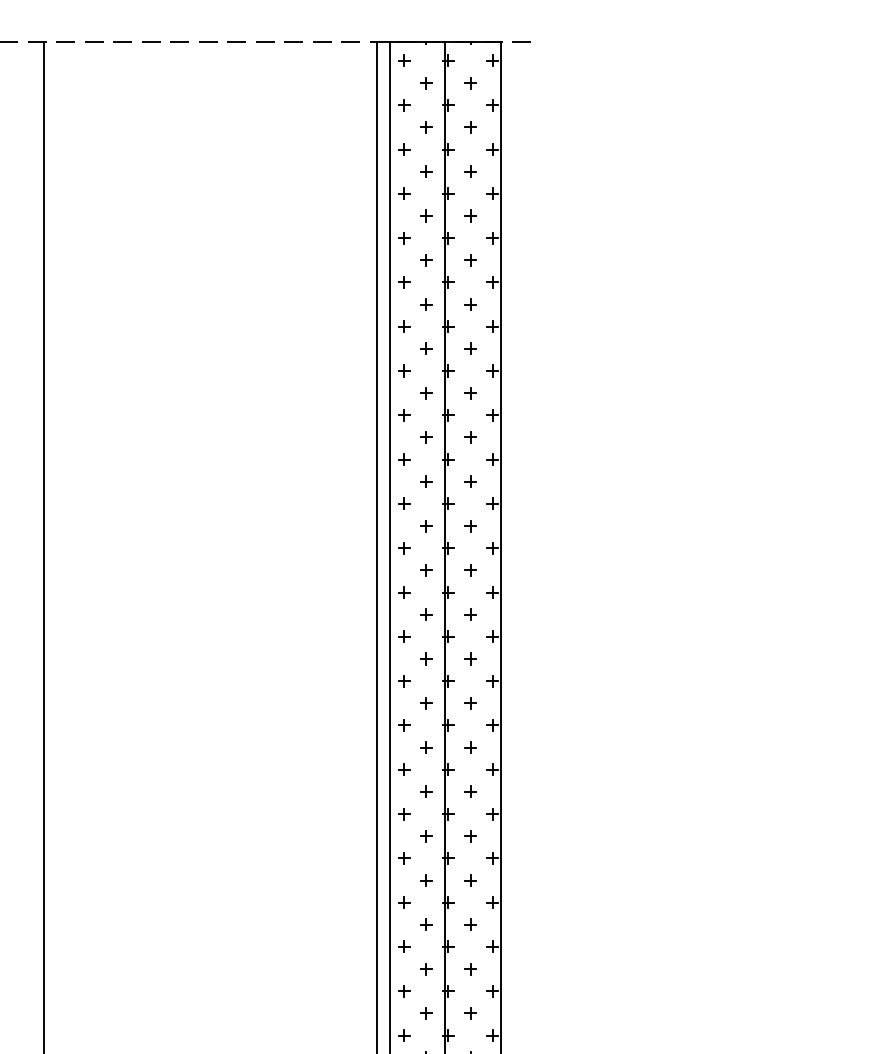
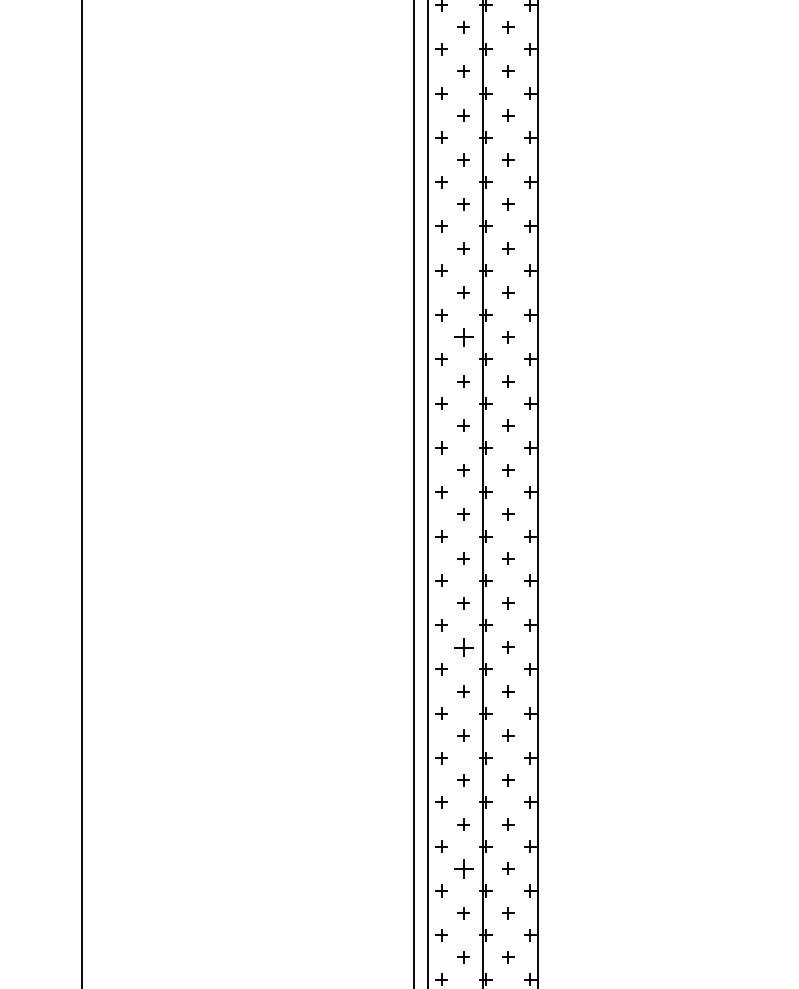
part: (426, 481) -> (464, 336), size x1.6
part: (426, 791) -> (464, 646), size x1.6
part: (426, 1013) -> (464, 868), size x1.6

